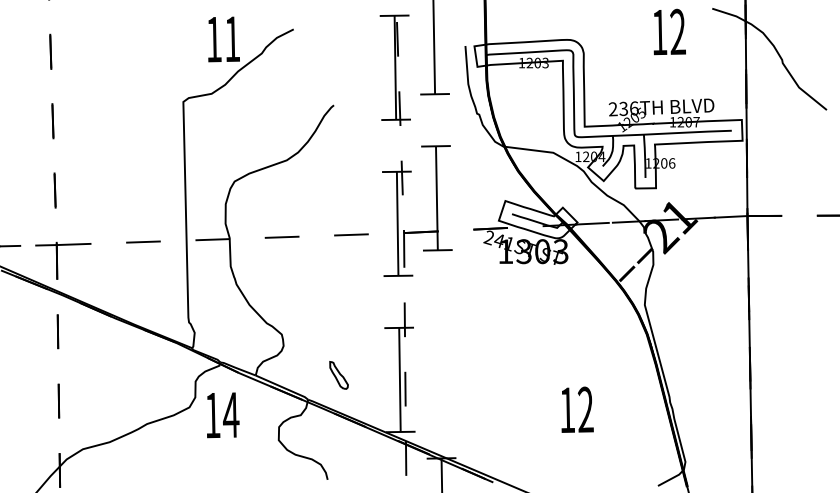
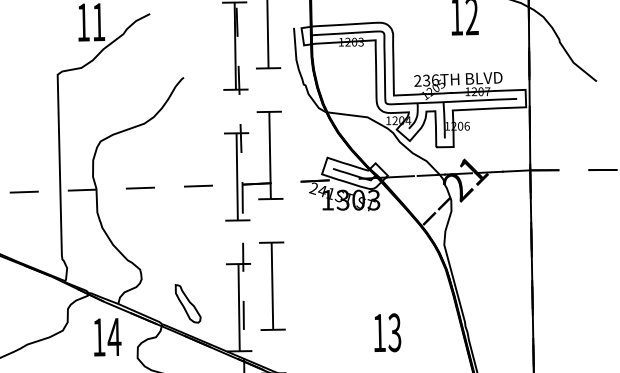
part: (439, 354) -> (272, 286), added
part: (338, 375) -> (187, 303), size x1.67
text: (585, 410) -> (394, 333), 12 -> 13
text: (223, 415) -> (108, 337), moved

